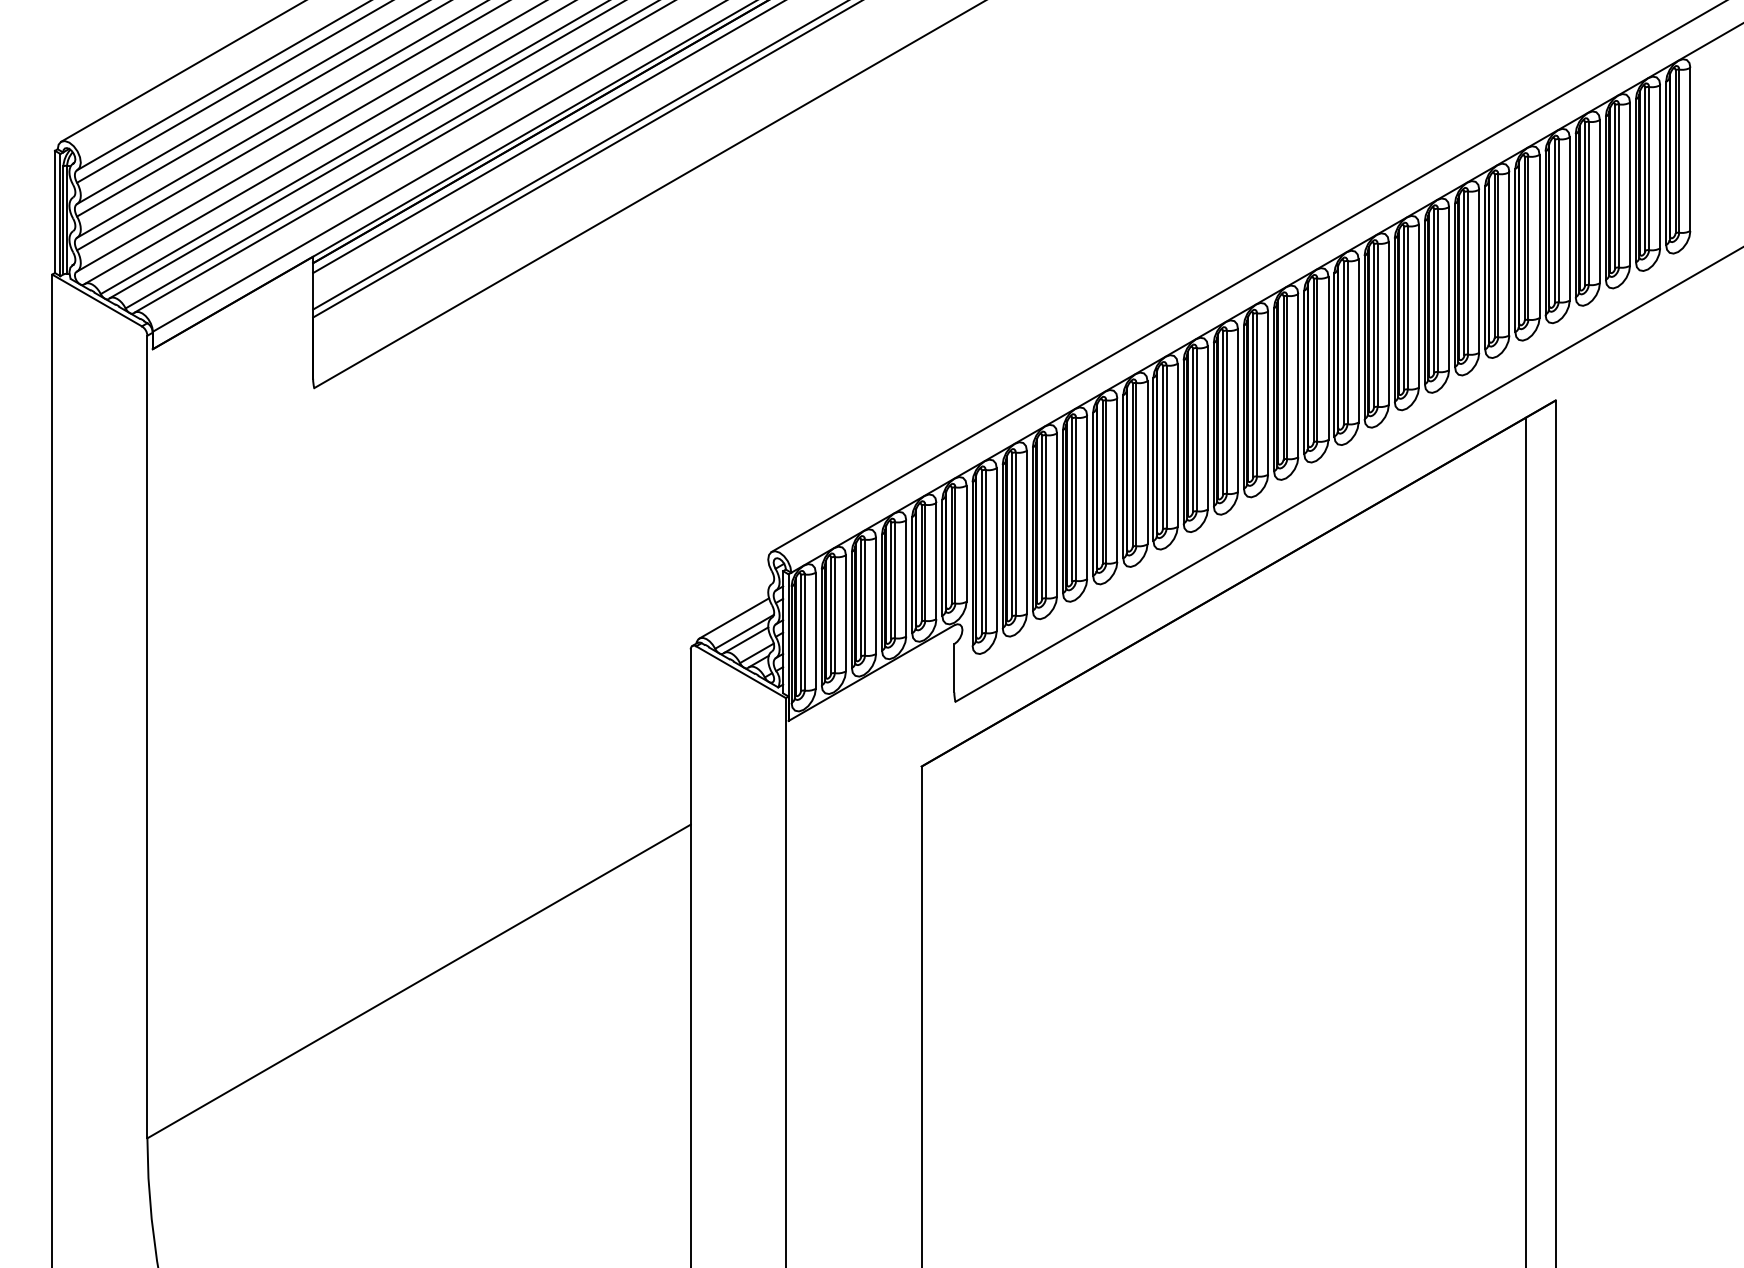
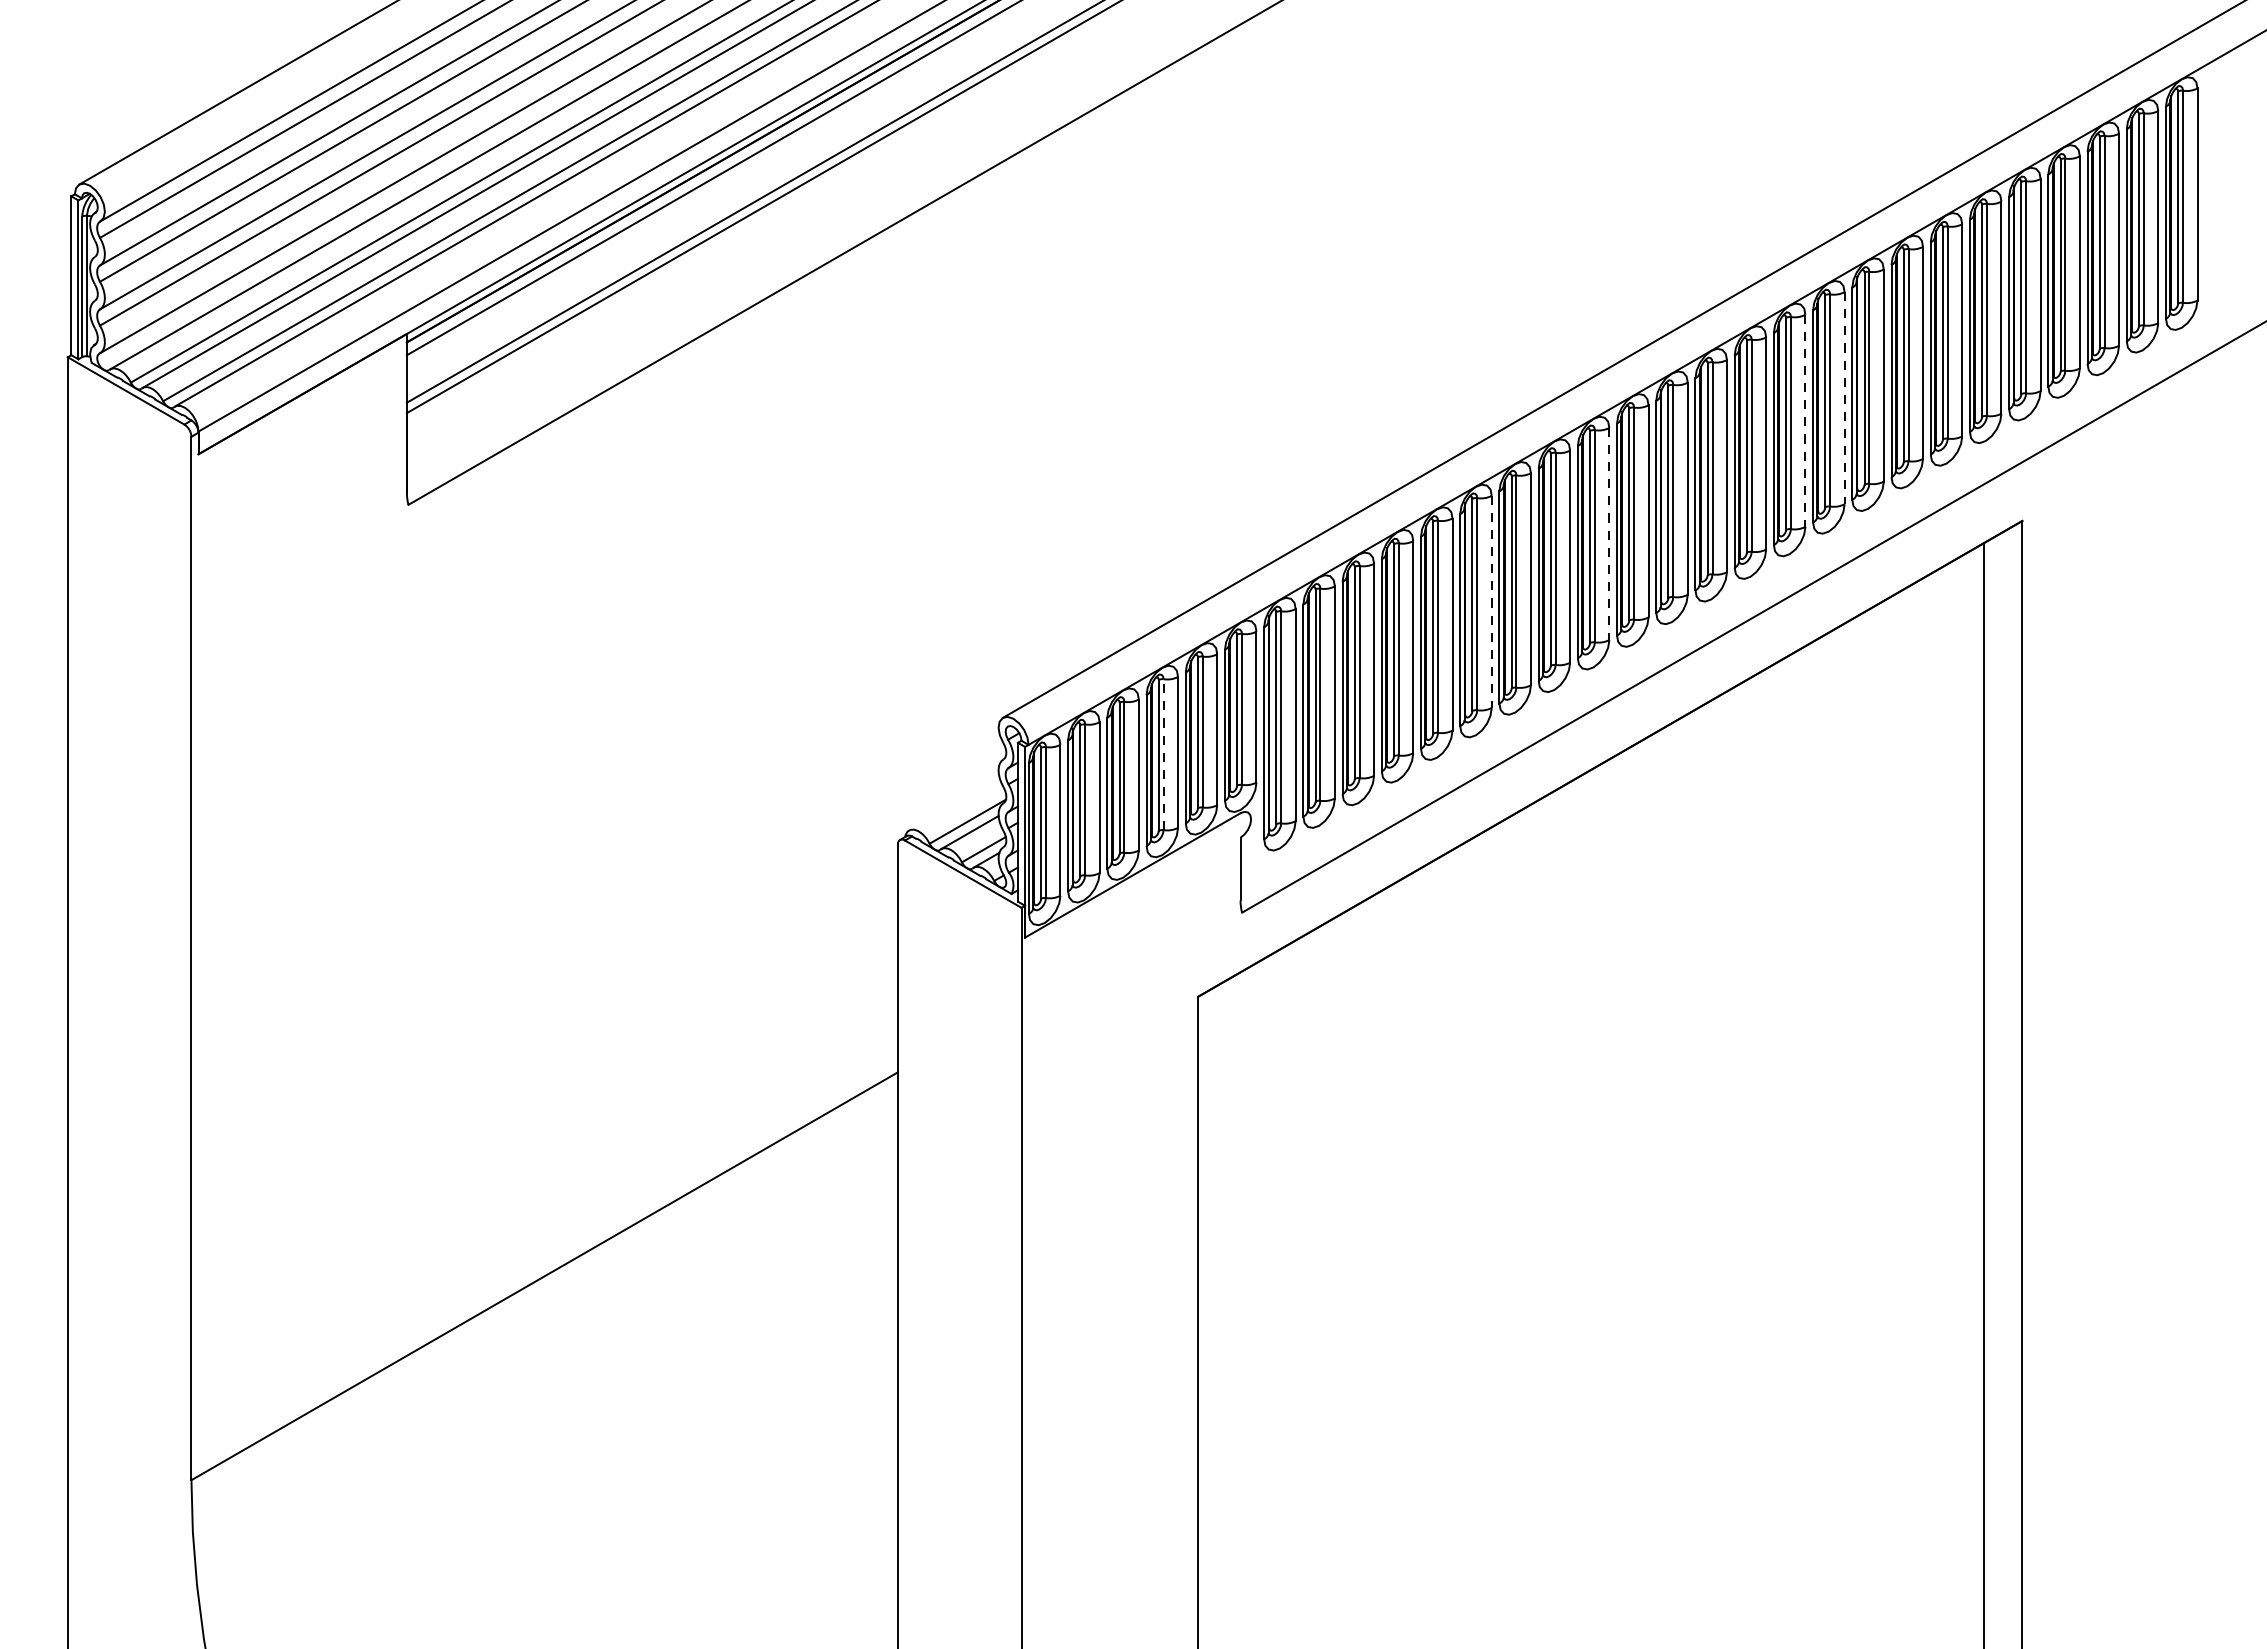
line: (1418, 306) -> (1844, 398), solid -> dashed
line: (1388, 323) -> (1805, 420), solid -> dashed
line: (1238, 410) -> (1609, 533), solid -> dashed
line: (1147, 462) -> (1491, 601), solid -> dashed
line: (895, 579) -> (1164, 753), solid -> dashed
line: (734, 618) -> (954, 804), removed

